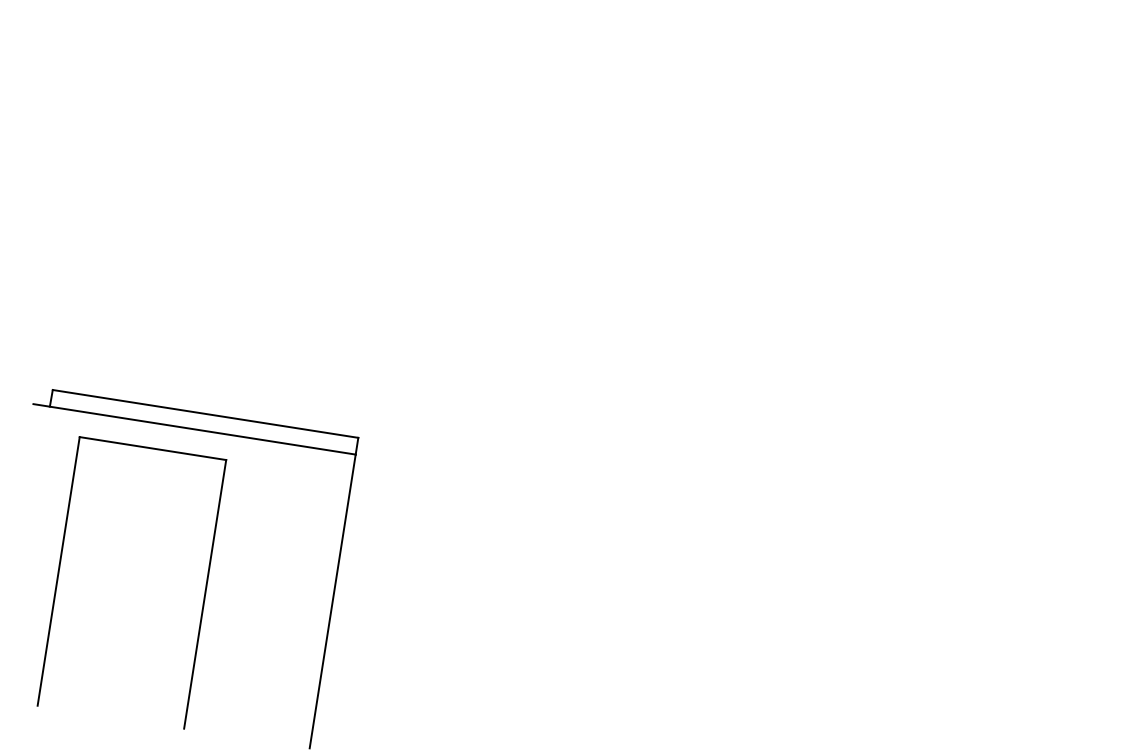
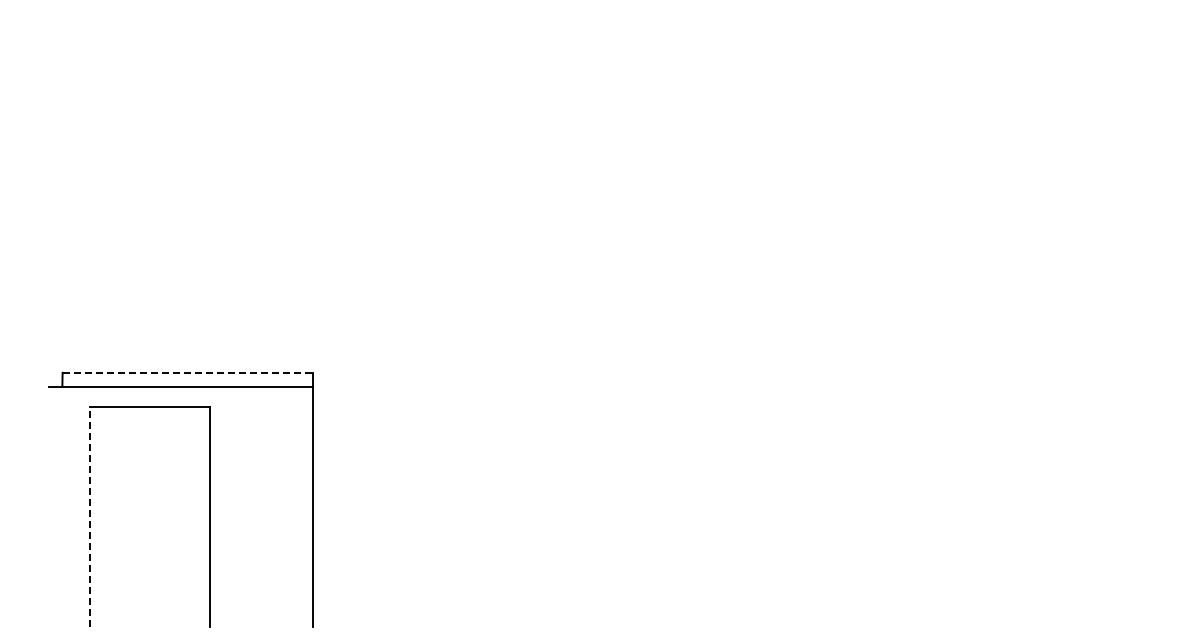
line: (206, 413) -> (188, 372), solid -> dashed
line: (59, 570) -> (90, 516), solid -> dashed

